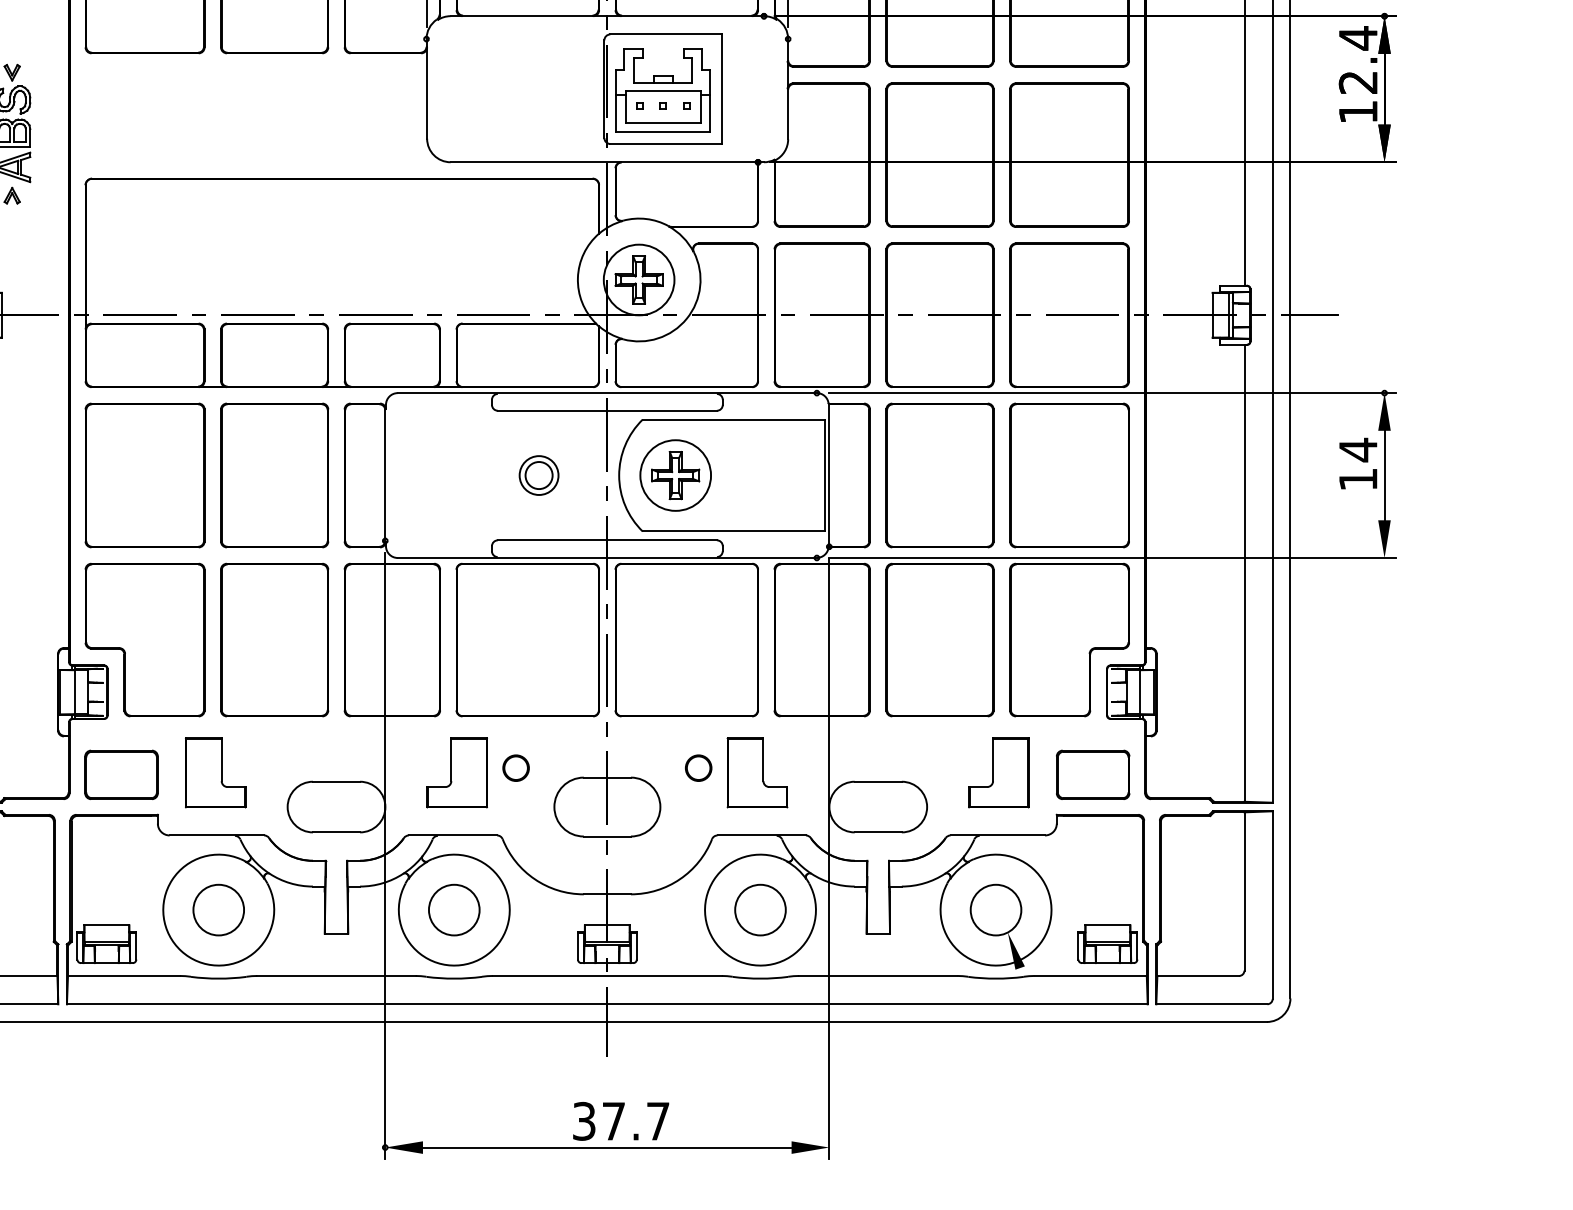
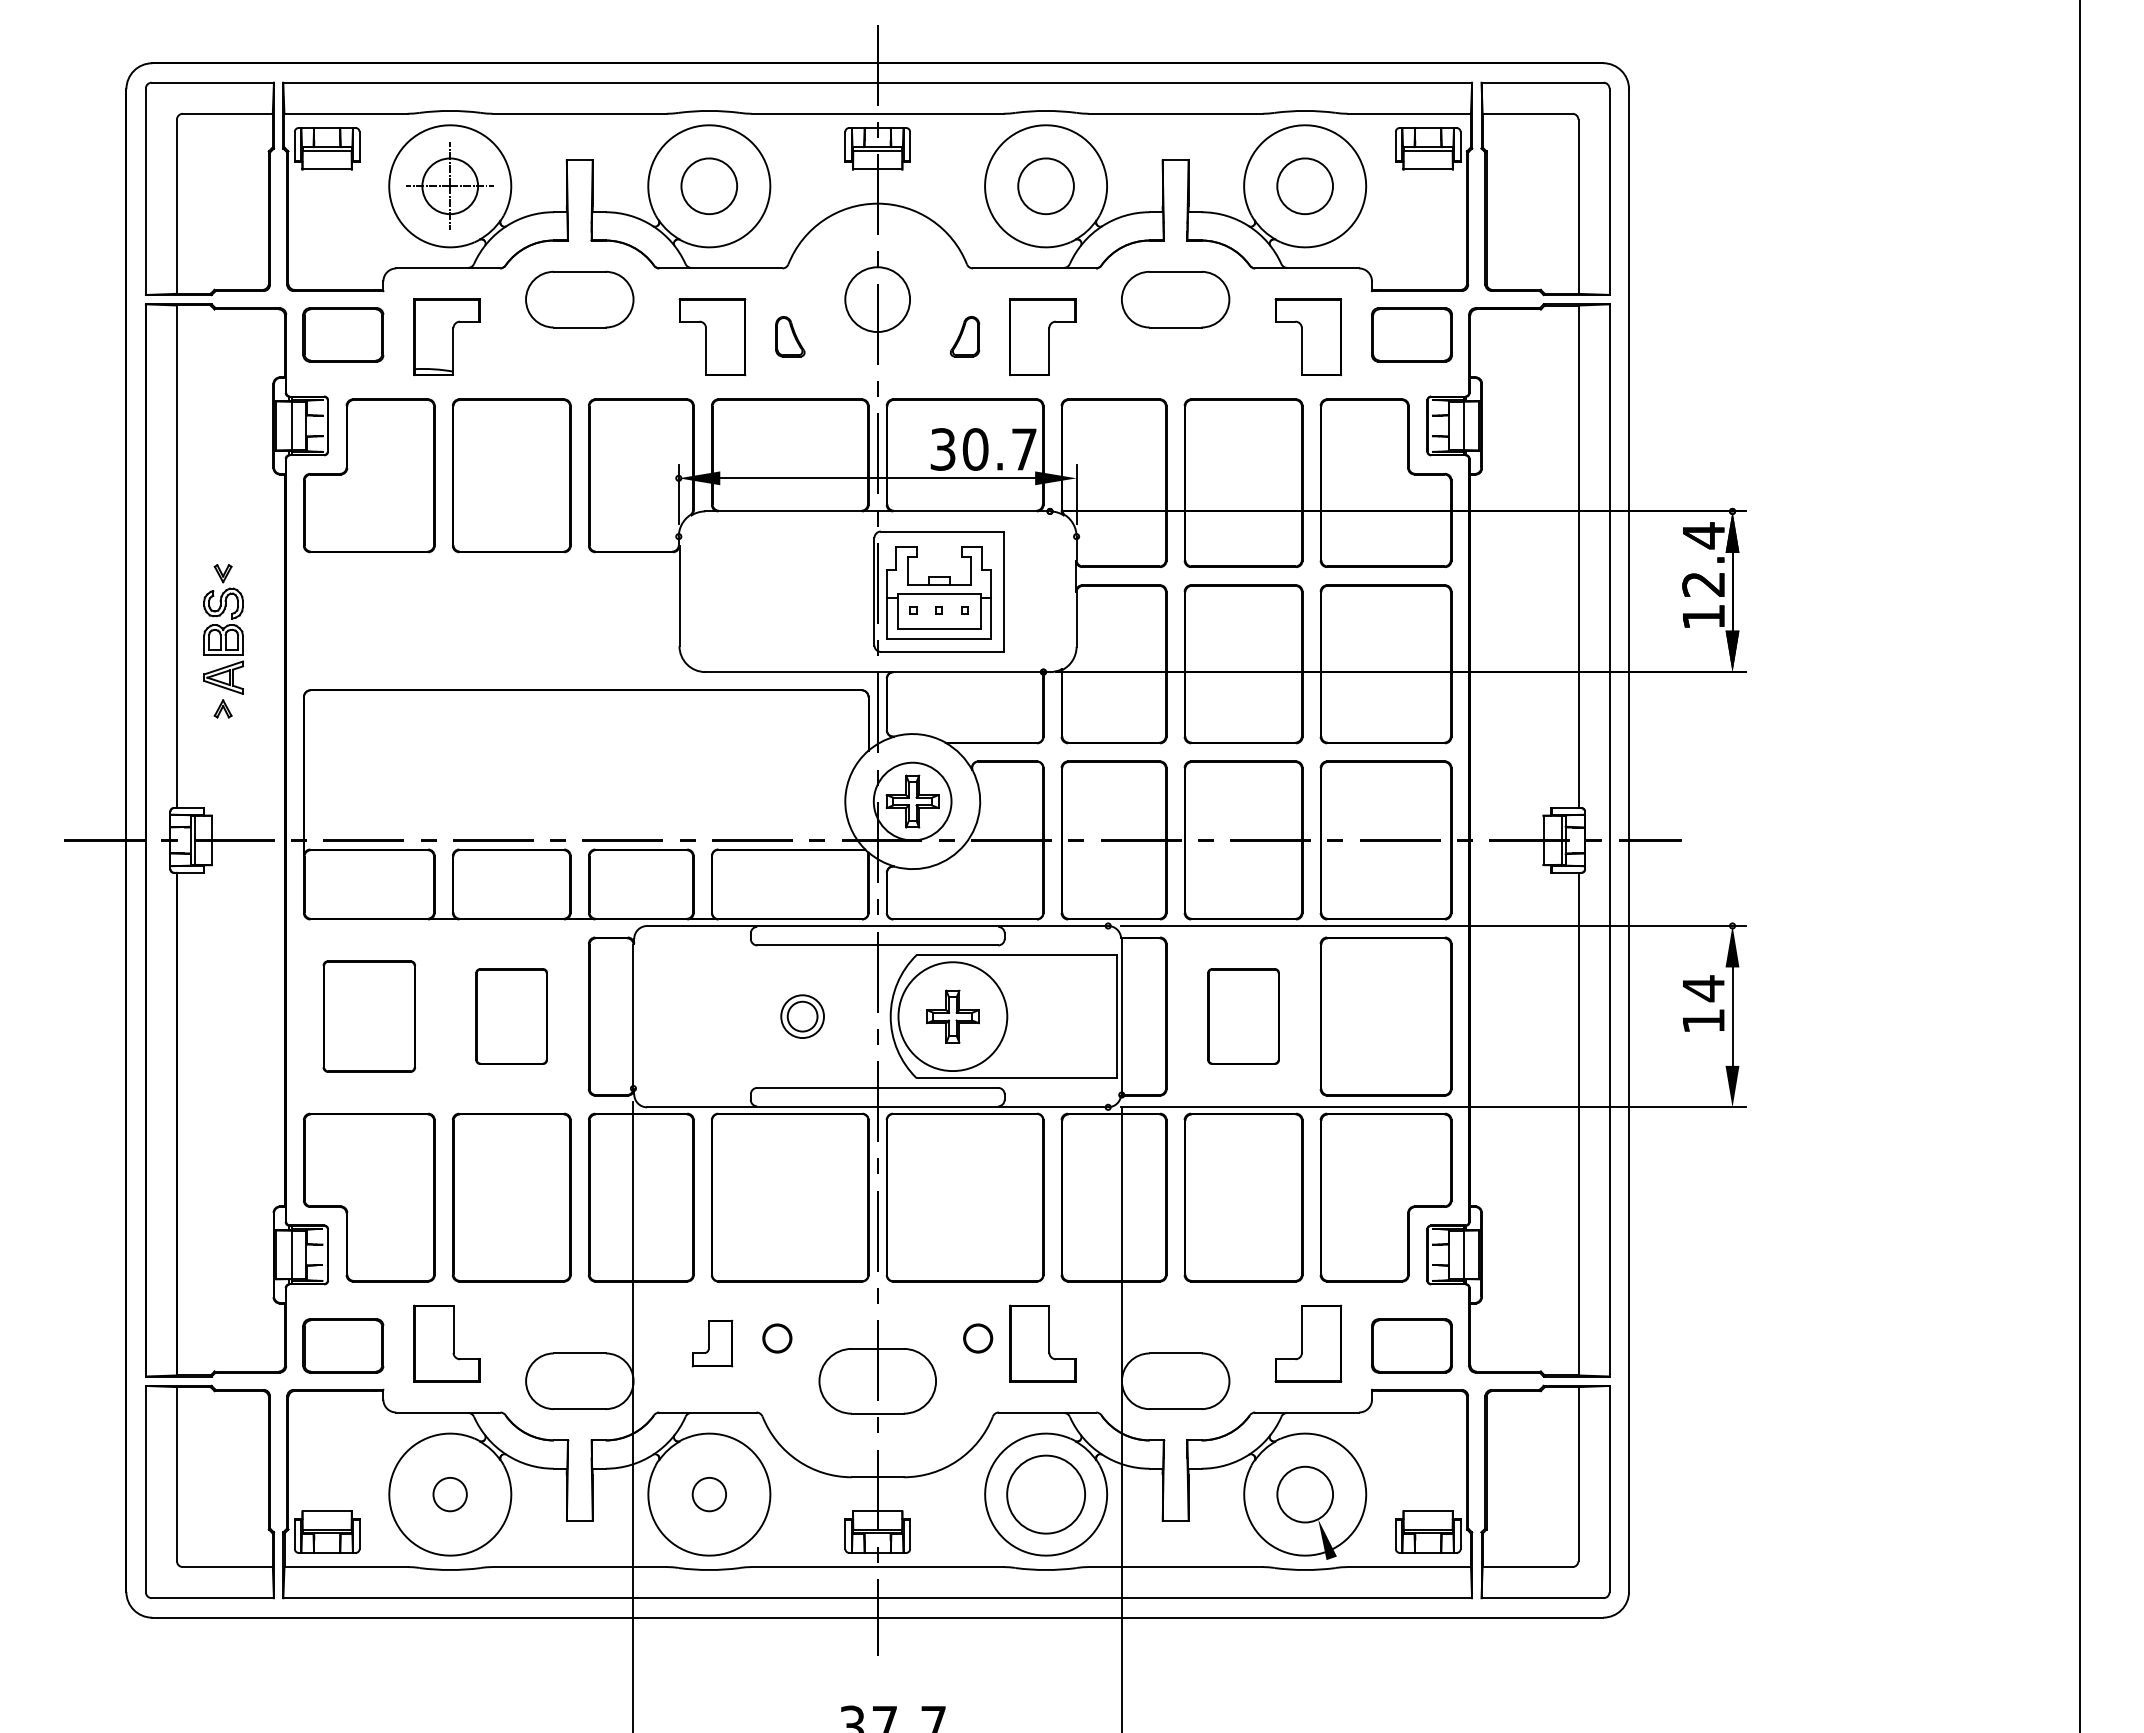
part: (145, 475) -> (369, 1016), size x0.7
part: (274, 475) -> (511, 1016), size x0.6
circle: (675, 475) -> (952, 1016), size x1.4
part: (939, 475) -> (1243, 1016), size x0.6
part: (457, 772) -> (712, 1343), size x0.6
circle: (218, 910) -> (449, 1494), size x0.6
circle: (454, 910) -> (709, 1494), size x0.6
circle: (760, 910) -> (1046, 1494), size x1.4

